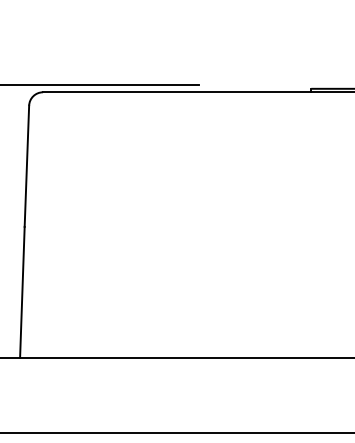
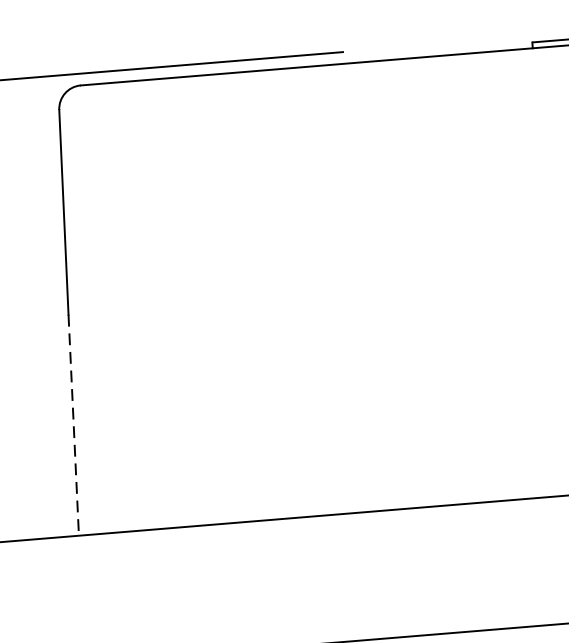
line: (22, 292) -> (73, 425), solid -> dashed

